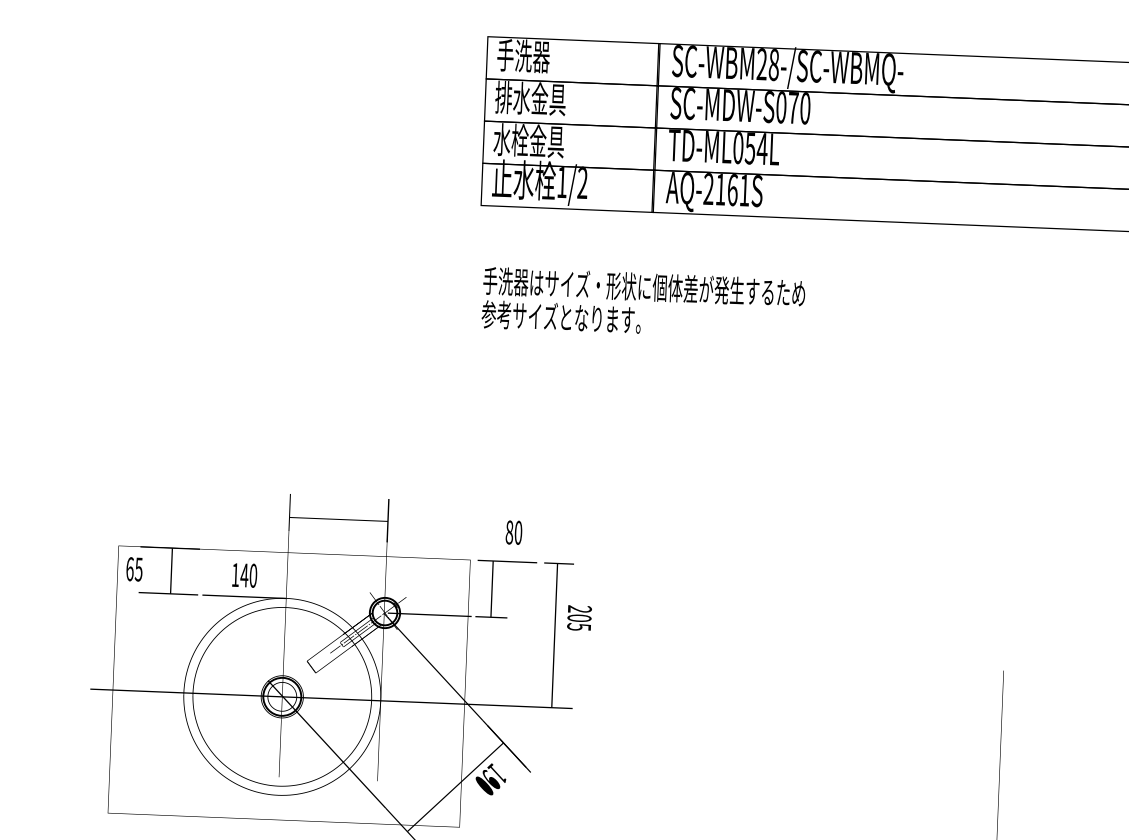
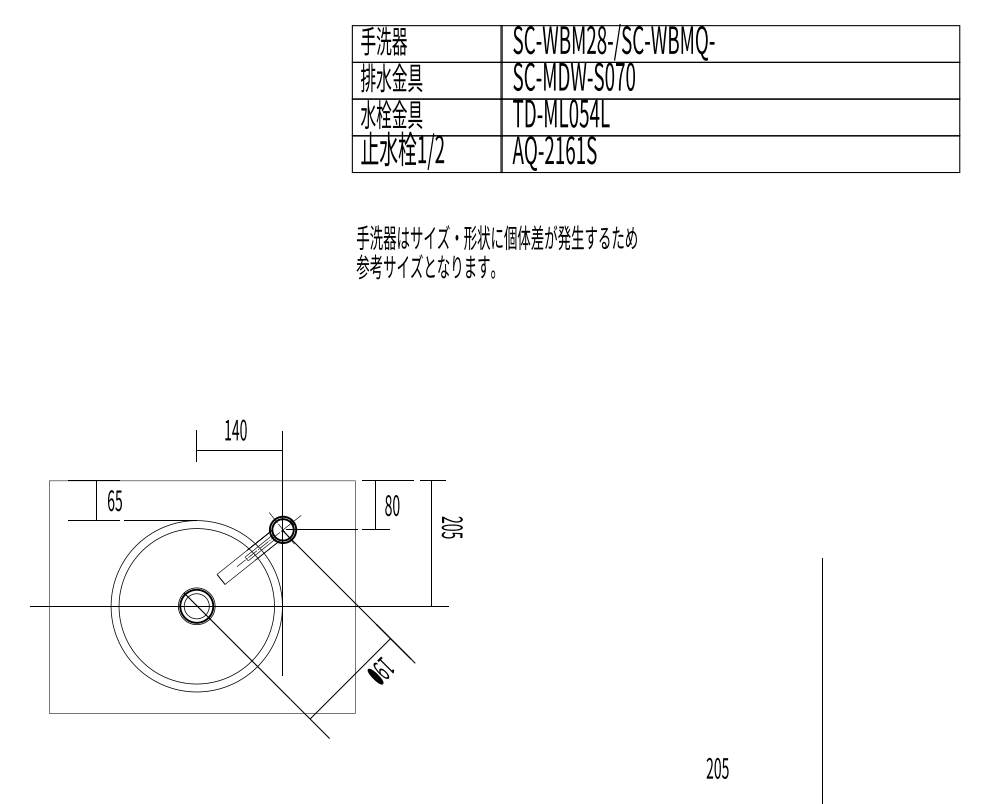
text: (514, 532) -> (392, 505), moved
text: (134, 569) -> (114, 500), moved
text: (244, 574) -> (235, 429), moved

